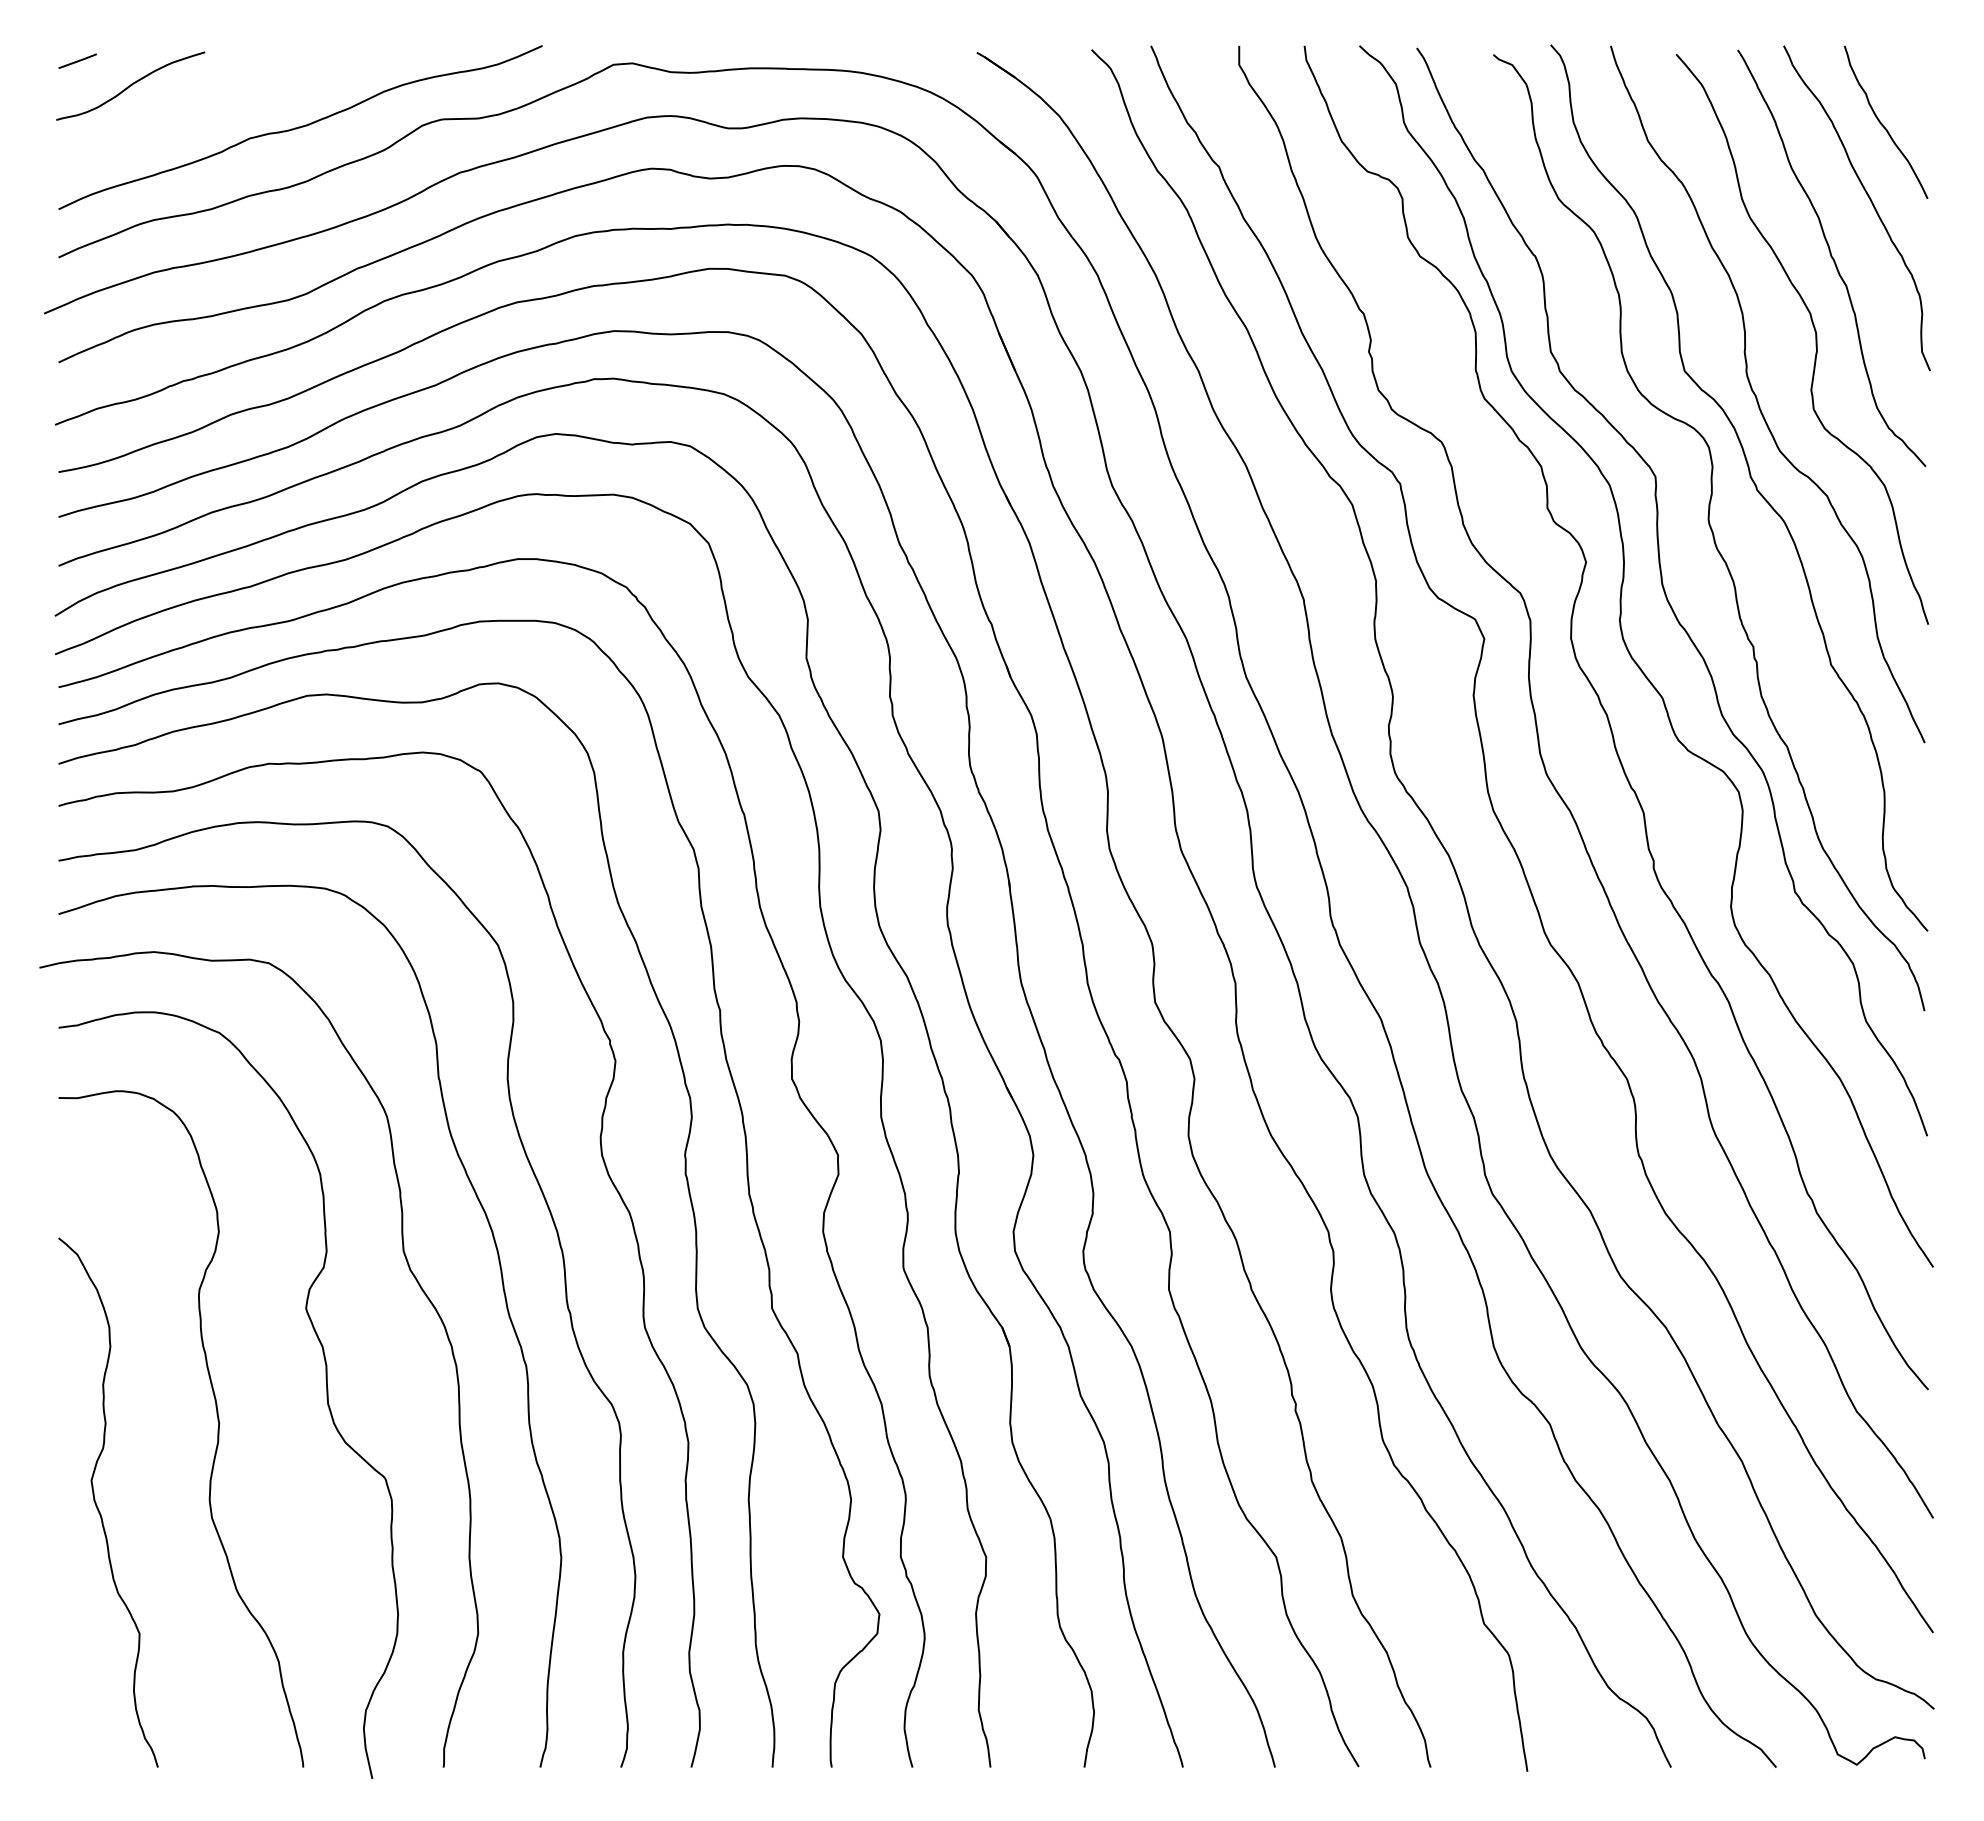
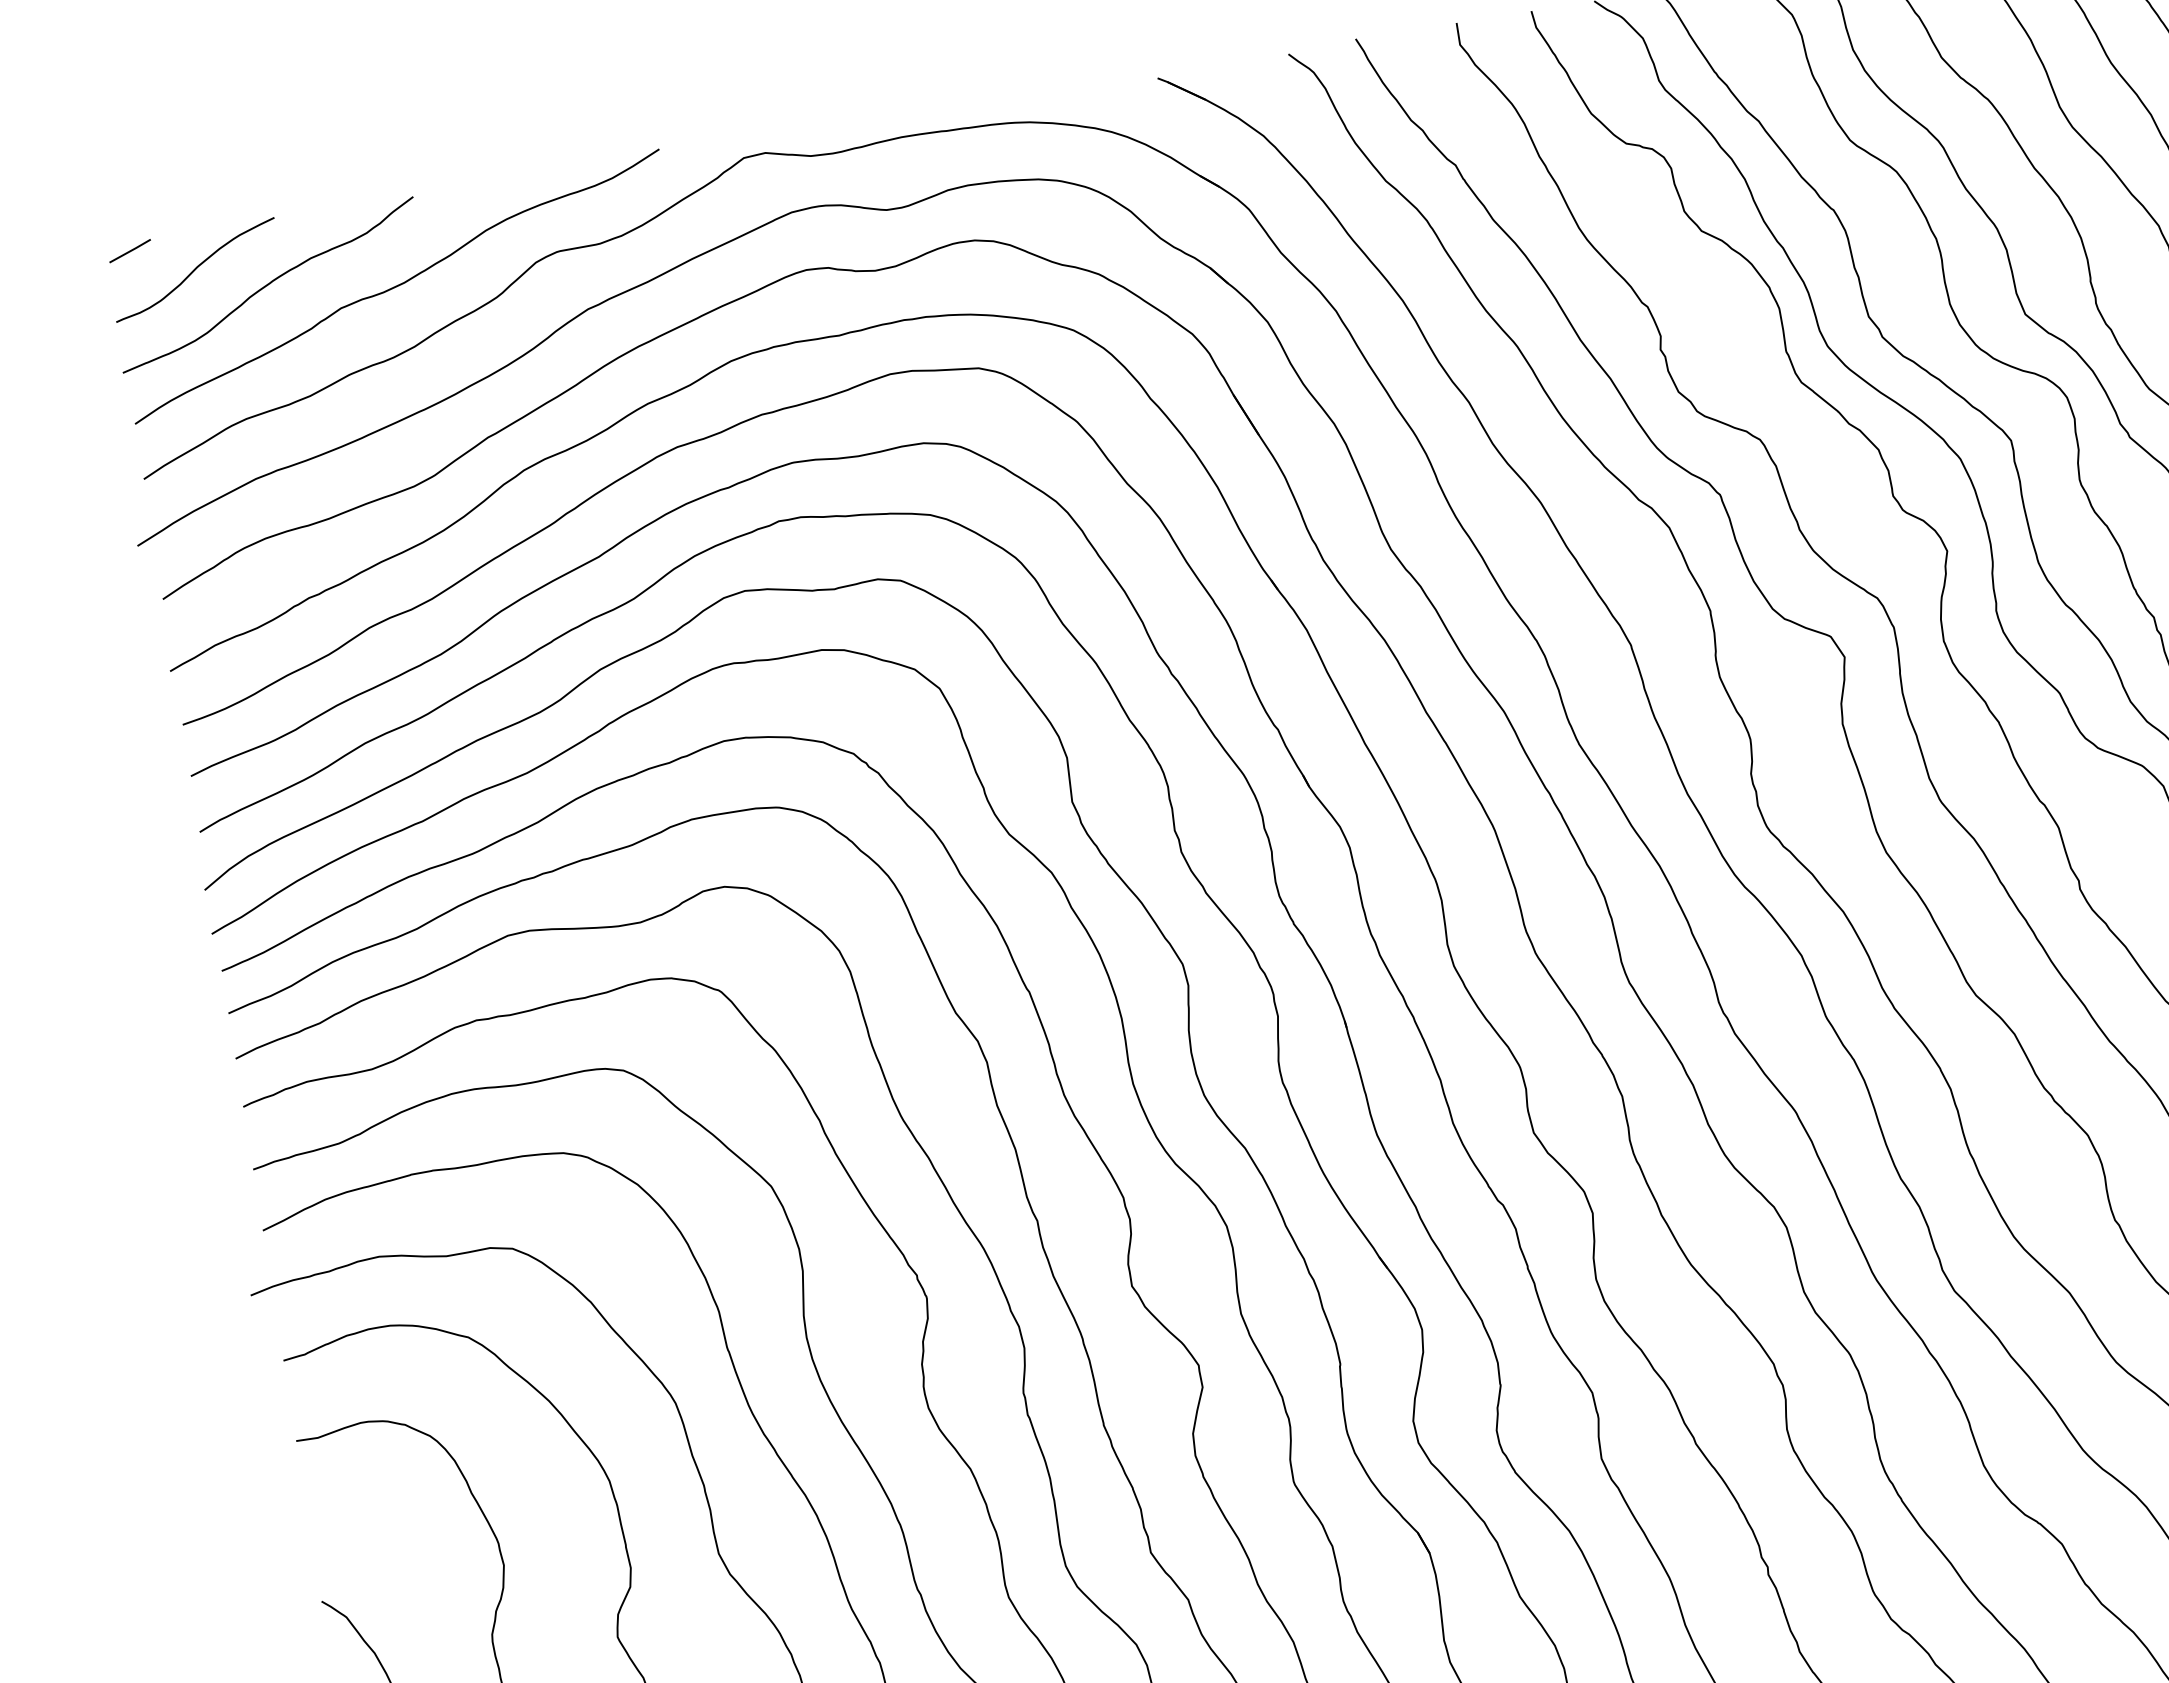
curve: (190, 108) -> (267, 284), added

